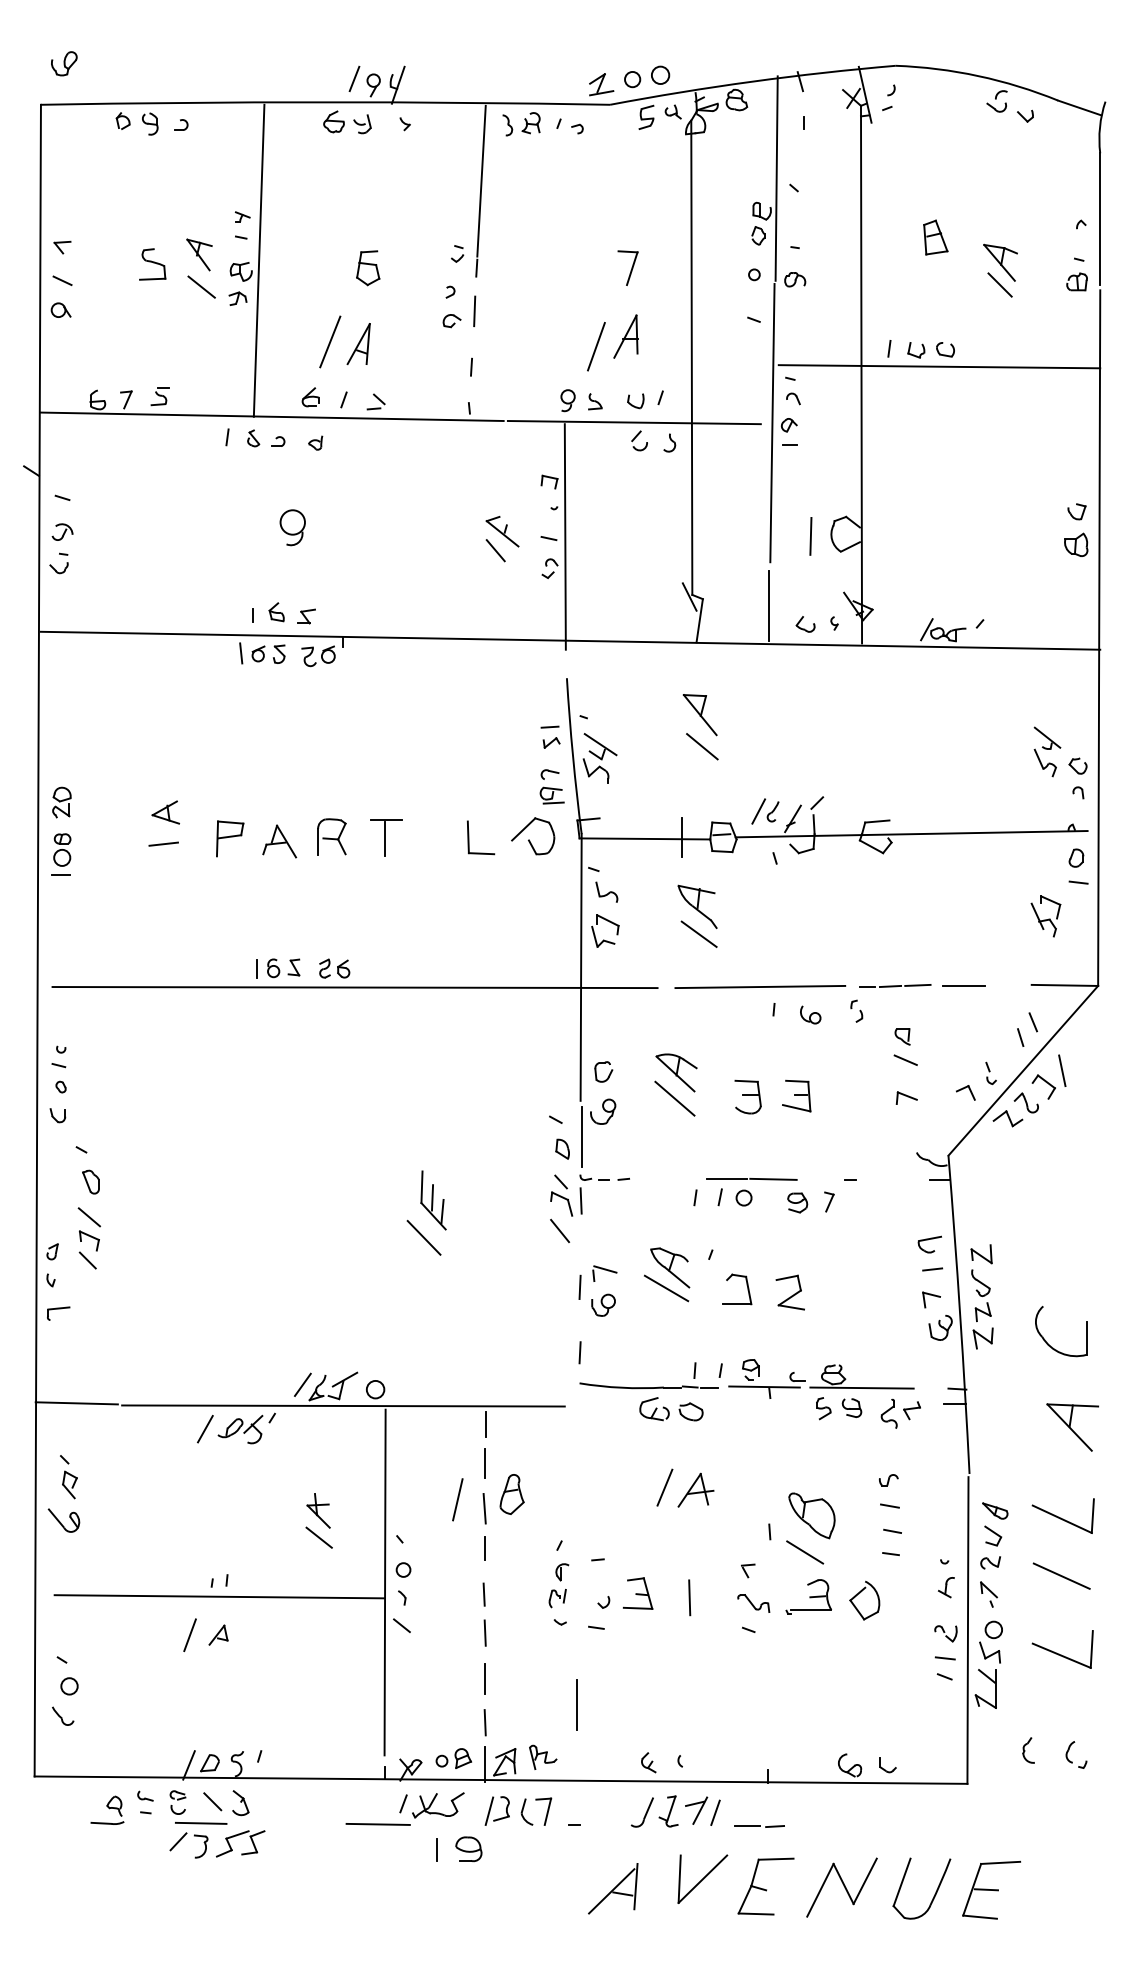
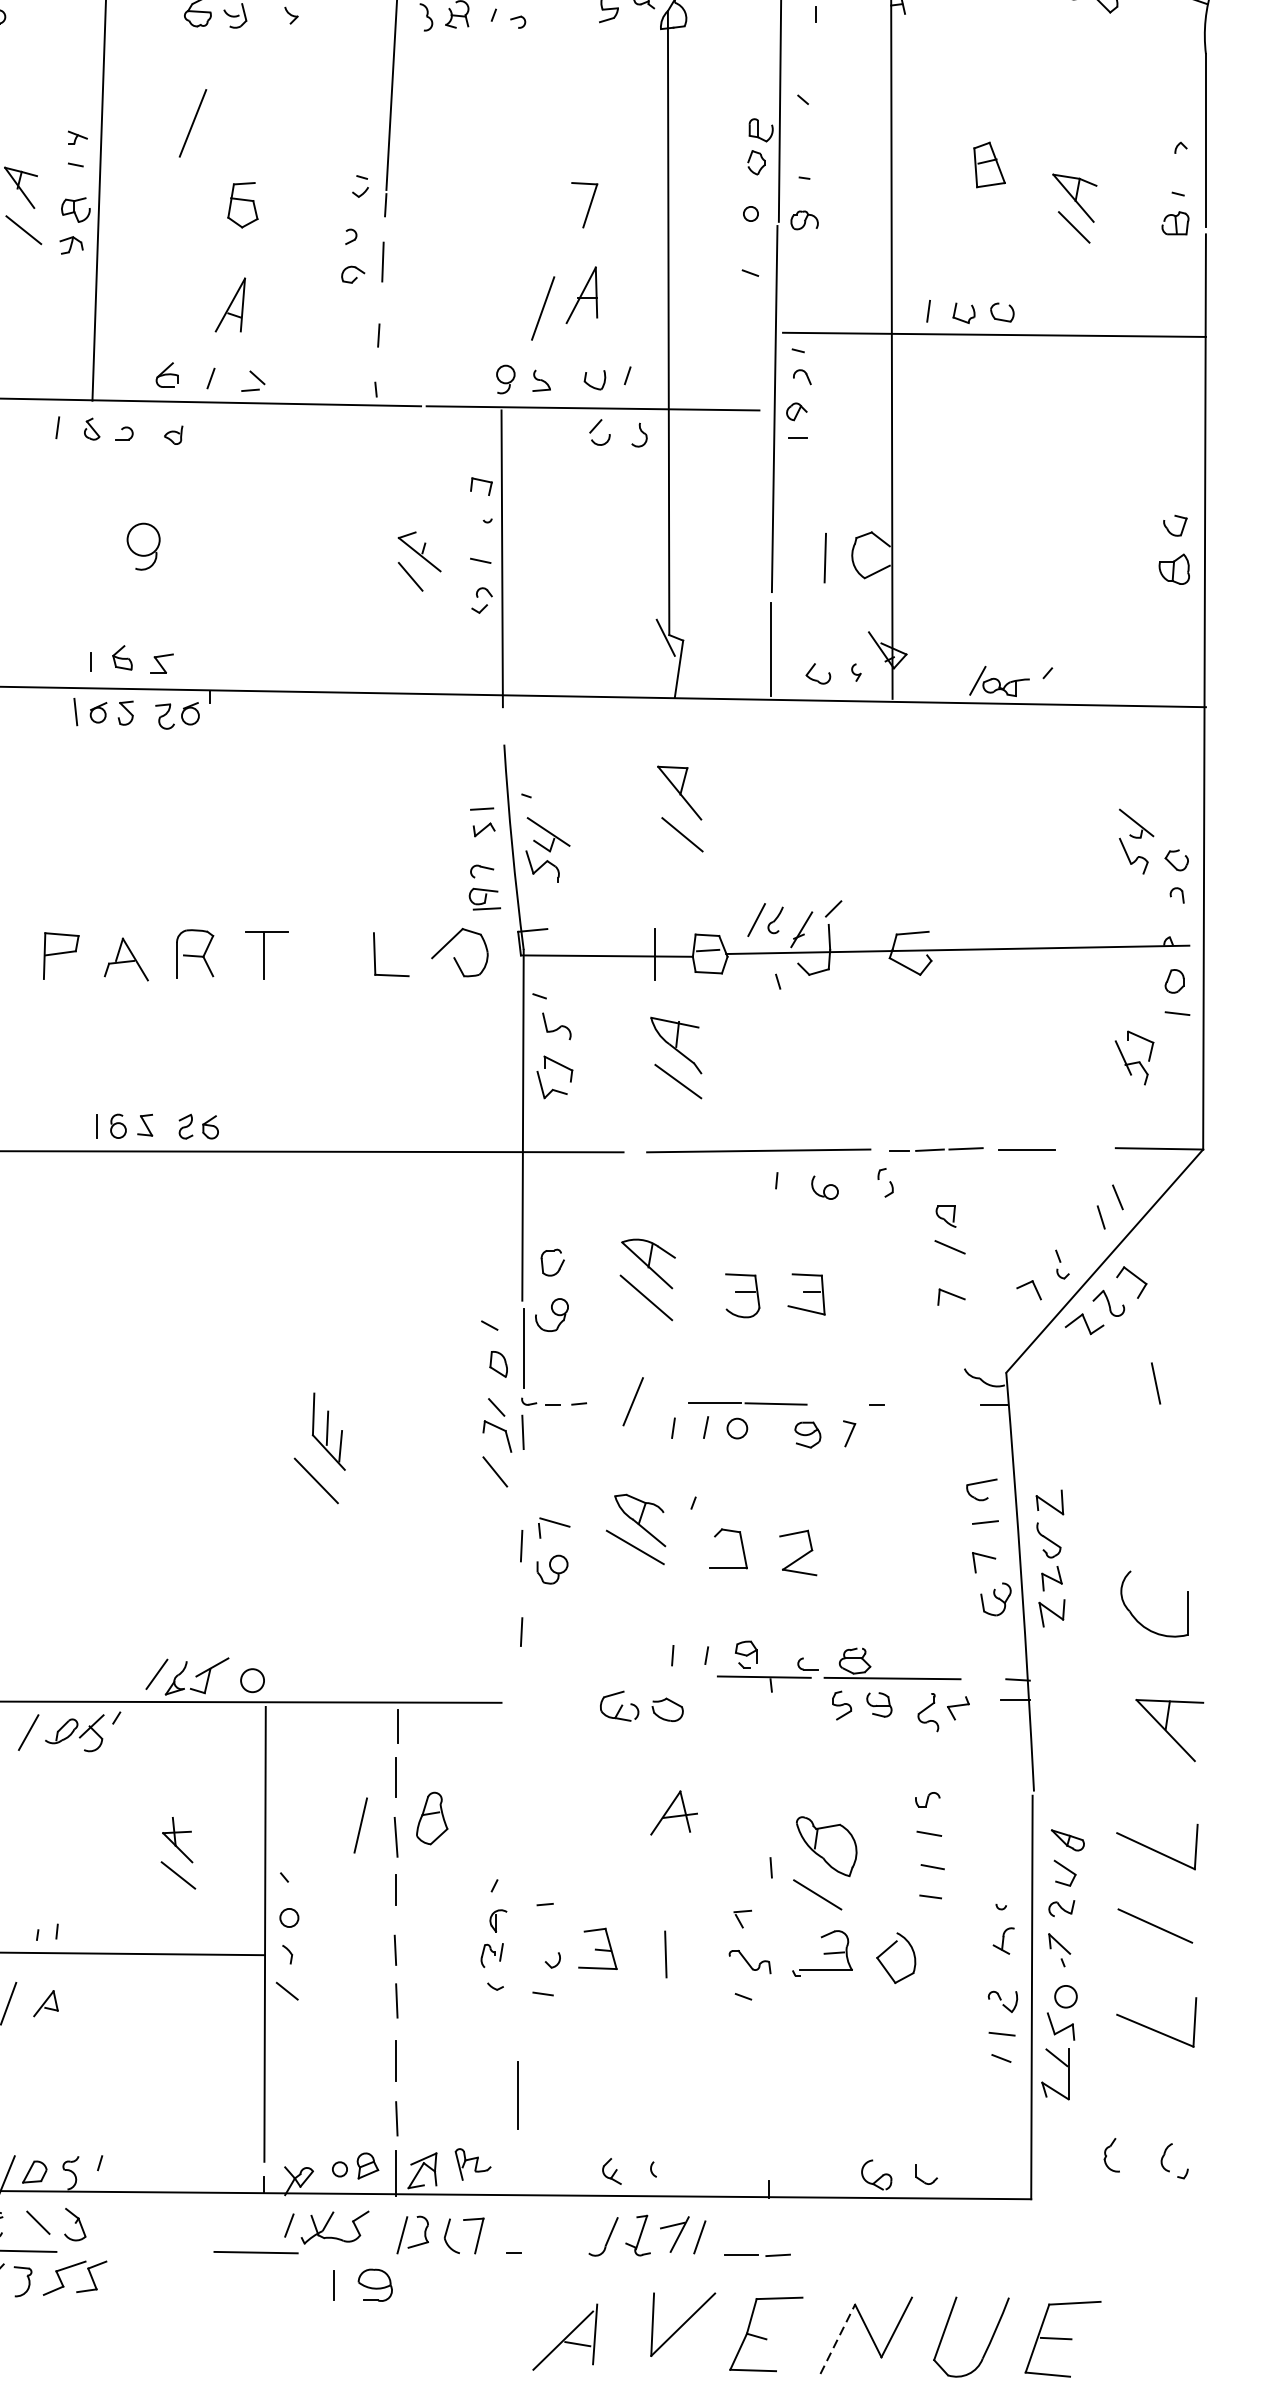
line: (330, 341) -> (193, 122), moved
line: (1062, 1070) -> (1156, 1383), moved
part: (648, 1385) -> (611, 1675), removed
line: (664, 1487) -> (632, 1401), moved
line: (820, 1889) -> (837, 2338), solid -> dashed

